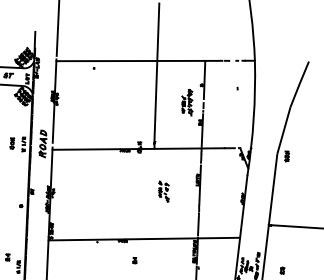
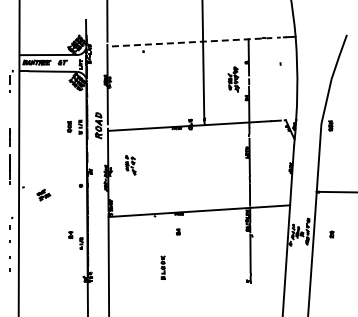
line: (137, 60) -> (184, 42), solid -> dashed
part: (163, 191) -> (130, 165), moved
part: (134, 260) -> (178, 231), moved

